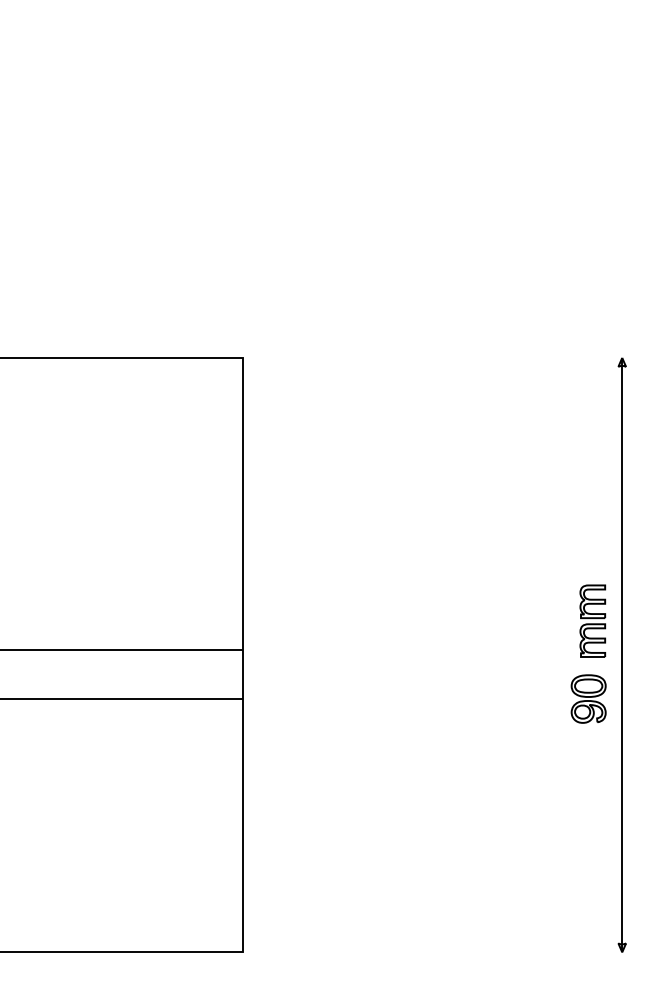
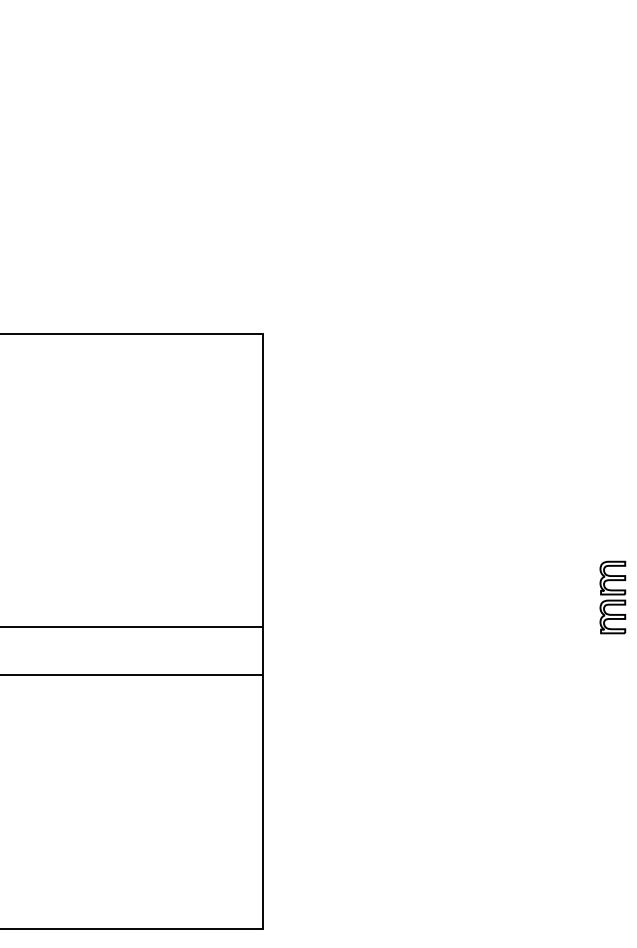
part: (588, 698) -> (608, 674), removed

